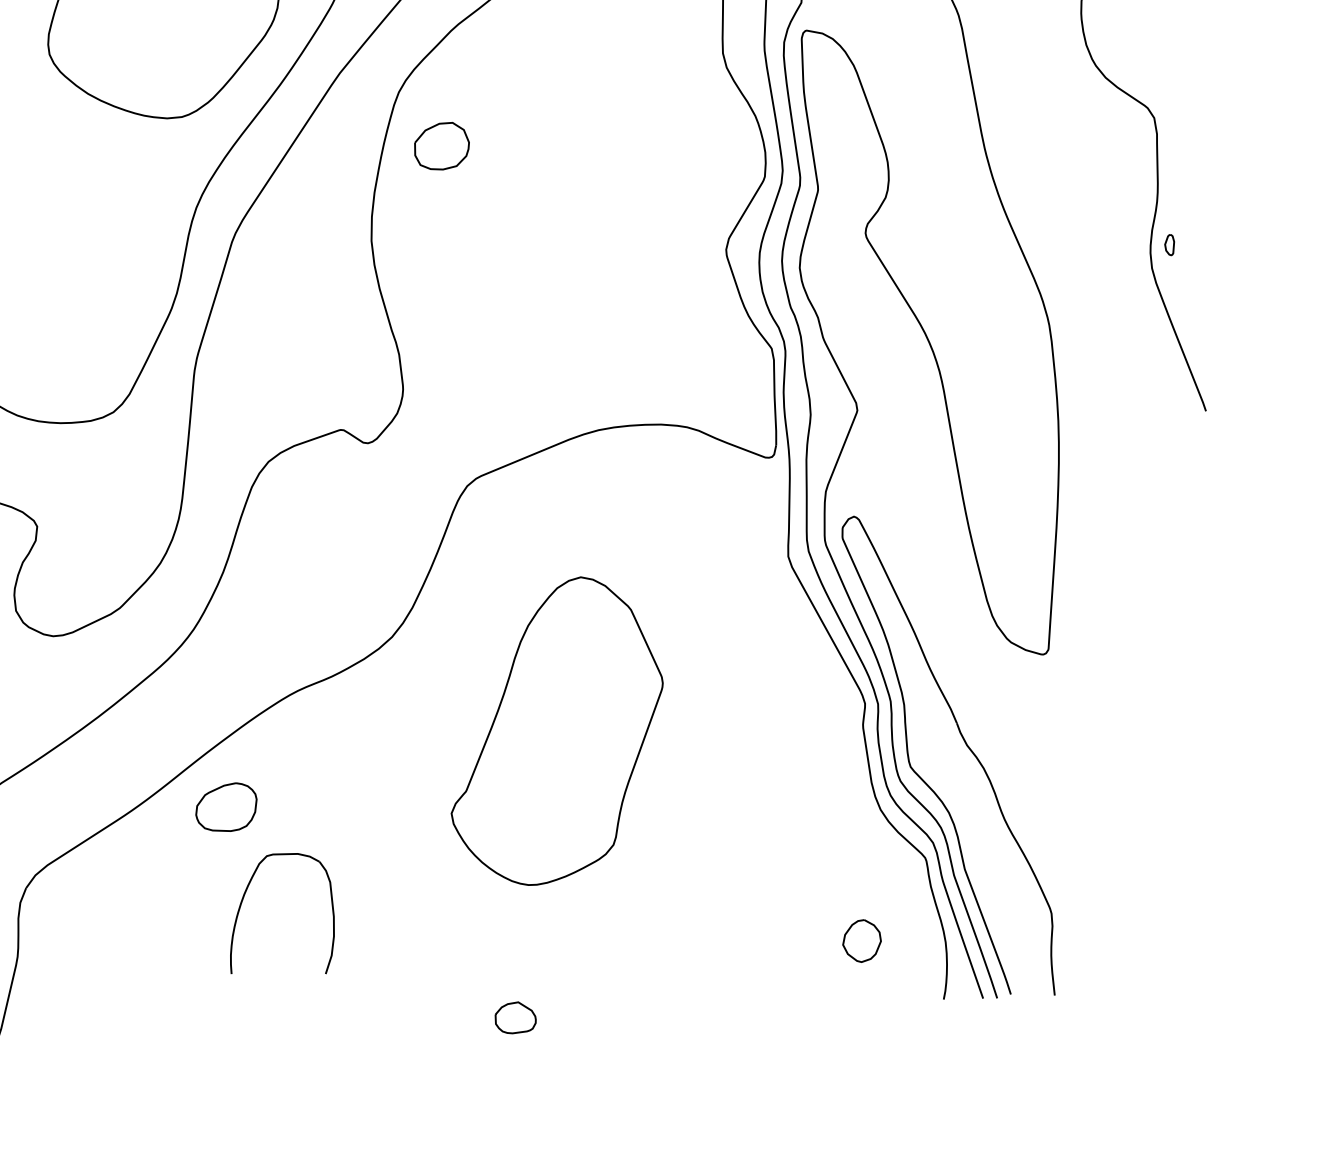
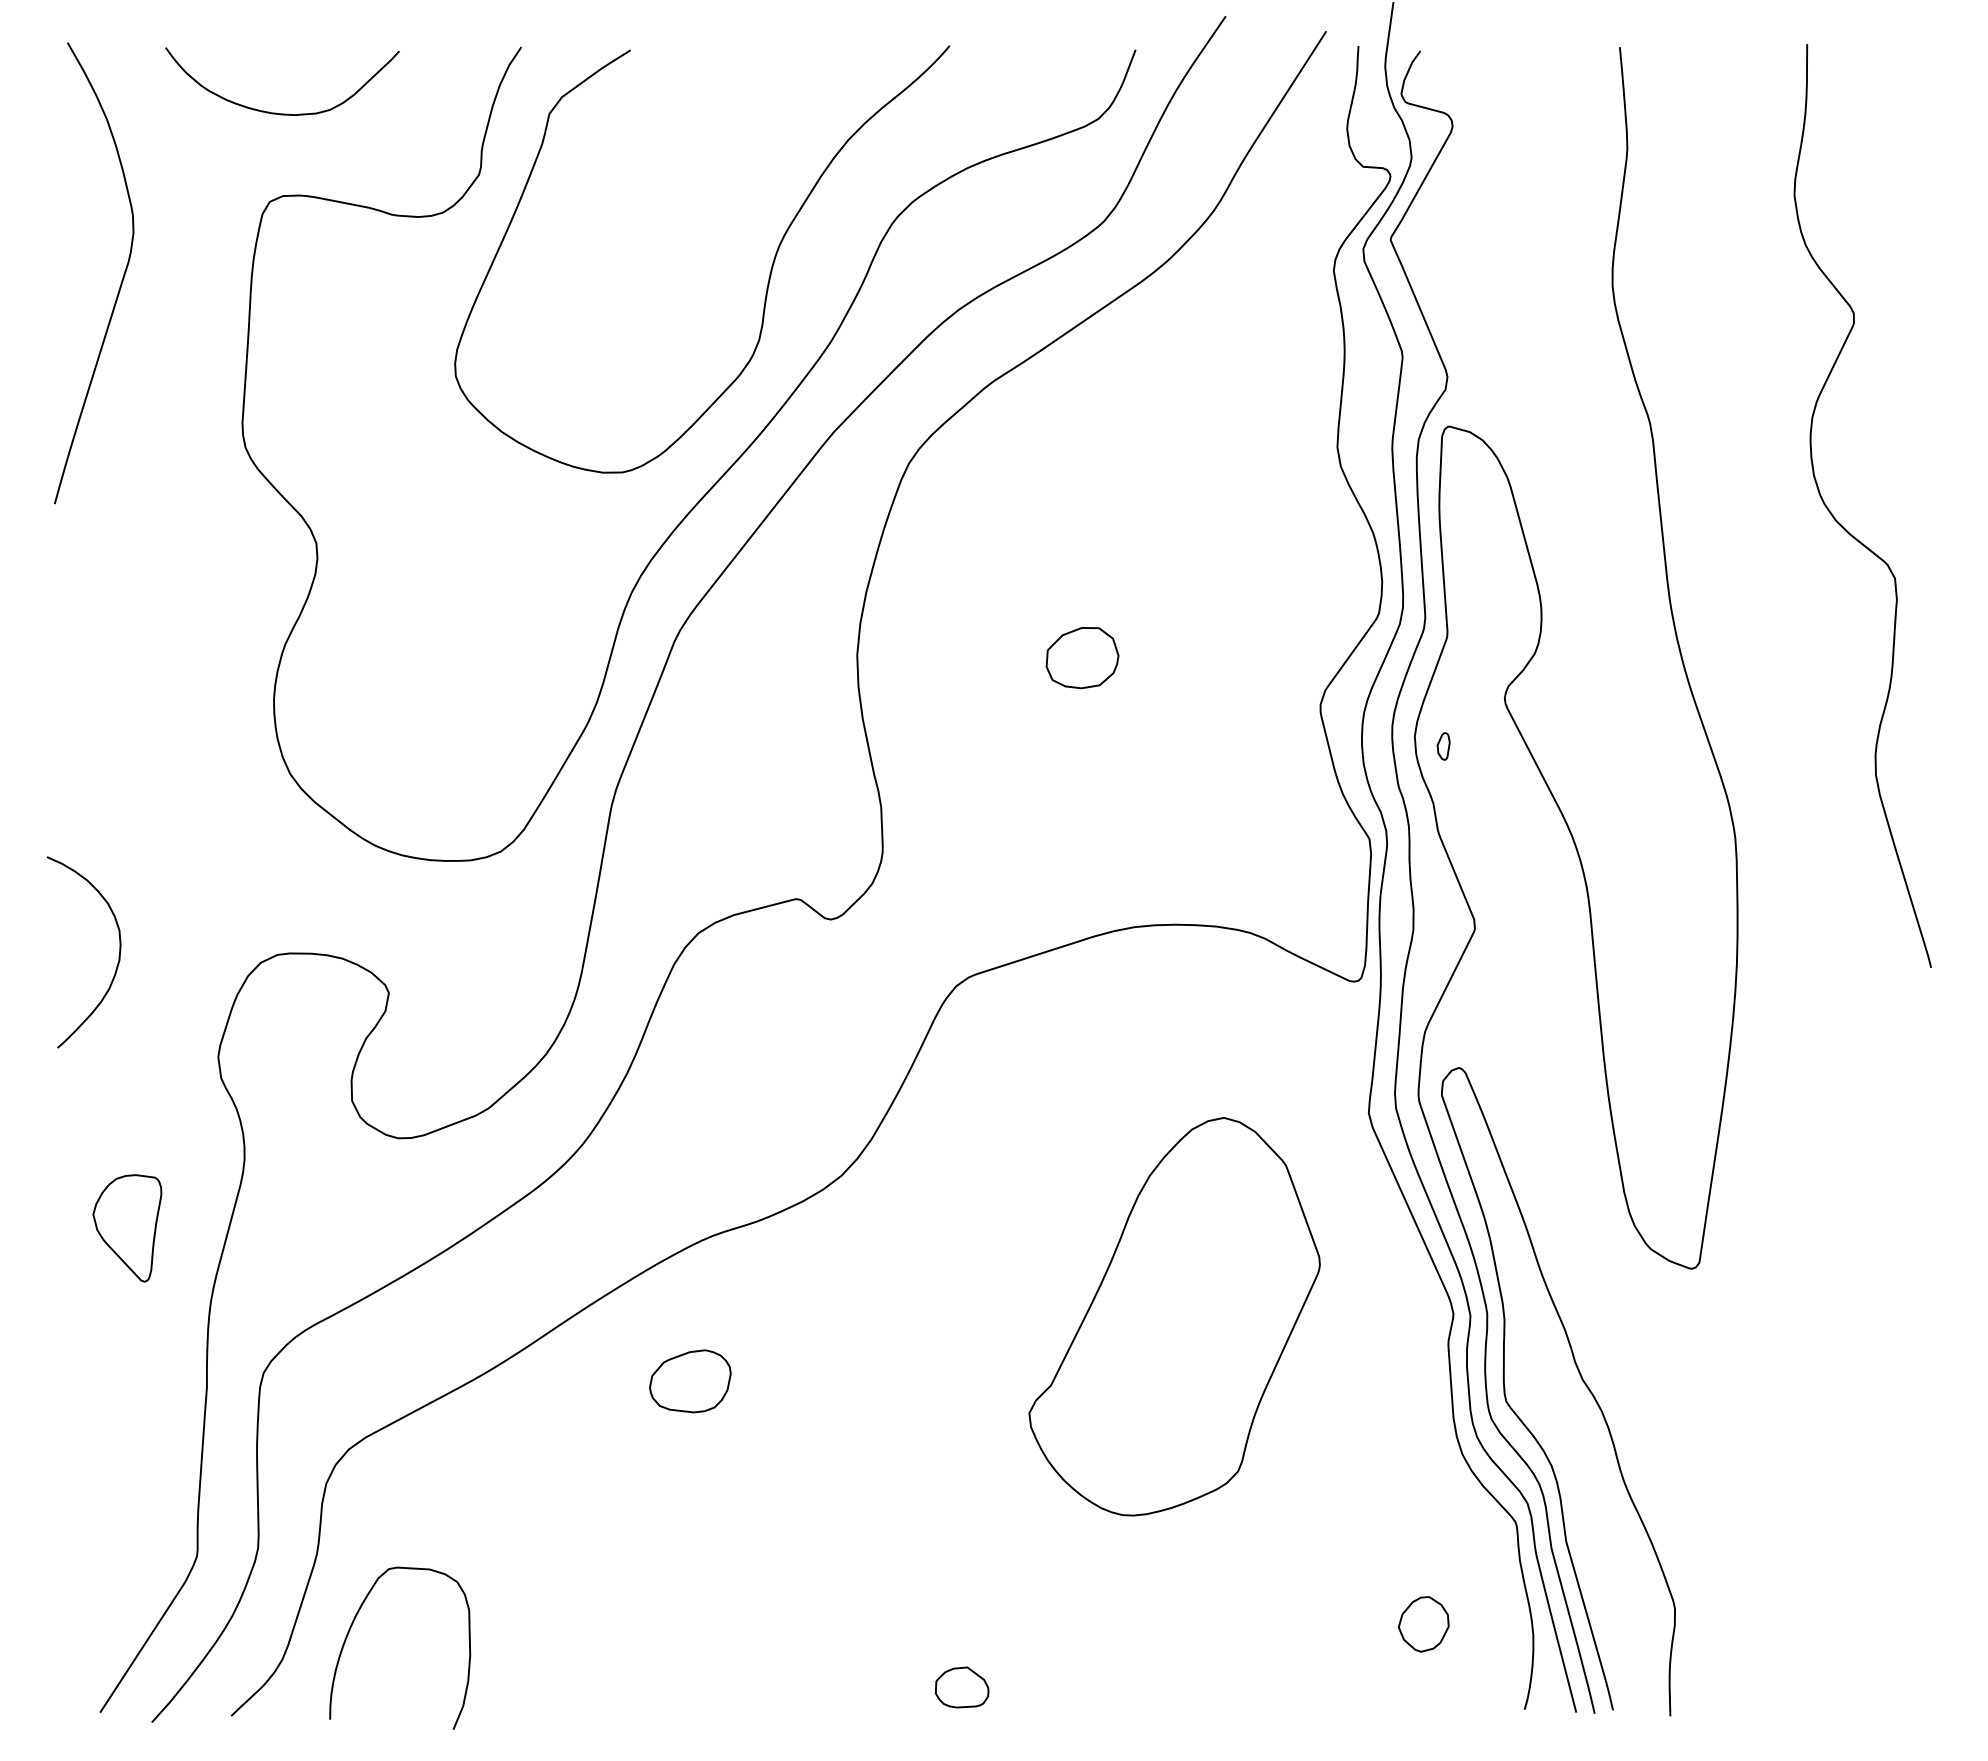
part: (441, 146) -> (1082, 658), moved
part: (1169, 245) -> (1443, 746), moved
part: (555, 731) -> (1174, 1316), moved
part: (226, 807) -> (690, 1381), moved
part: (242, 903) -> (351, 1628), moved

